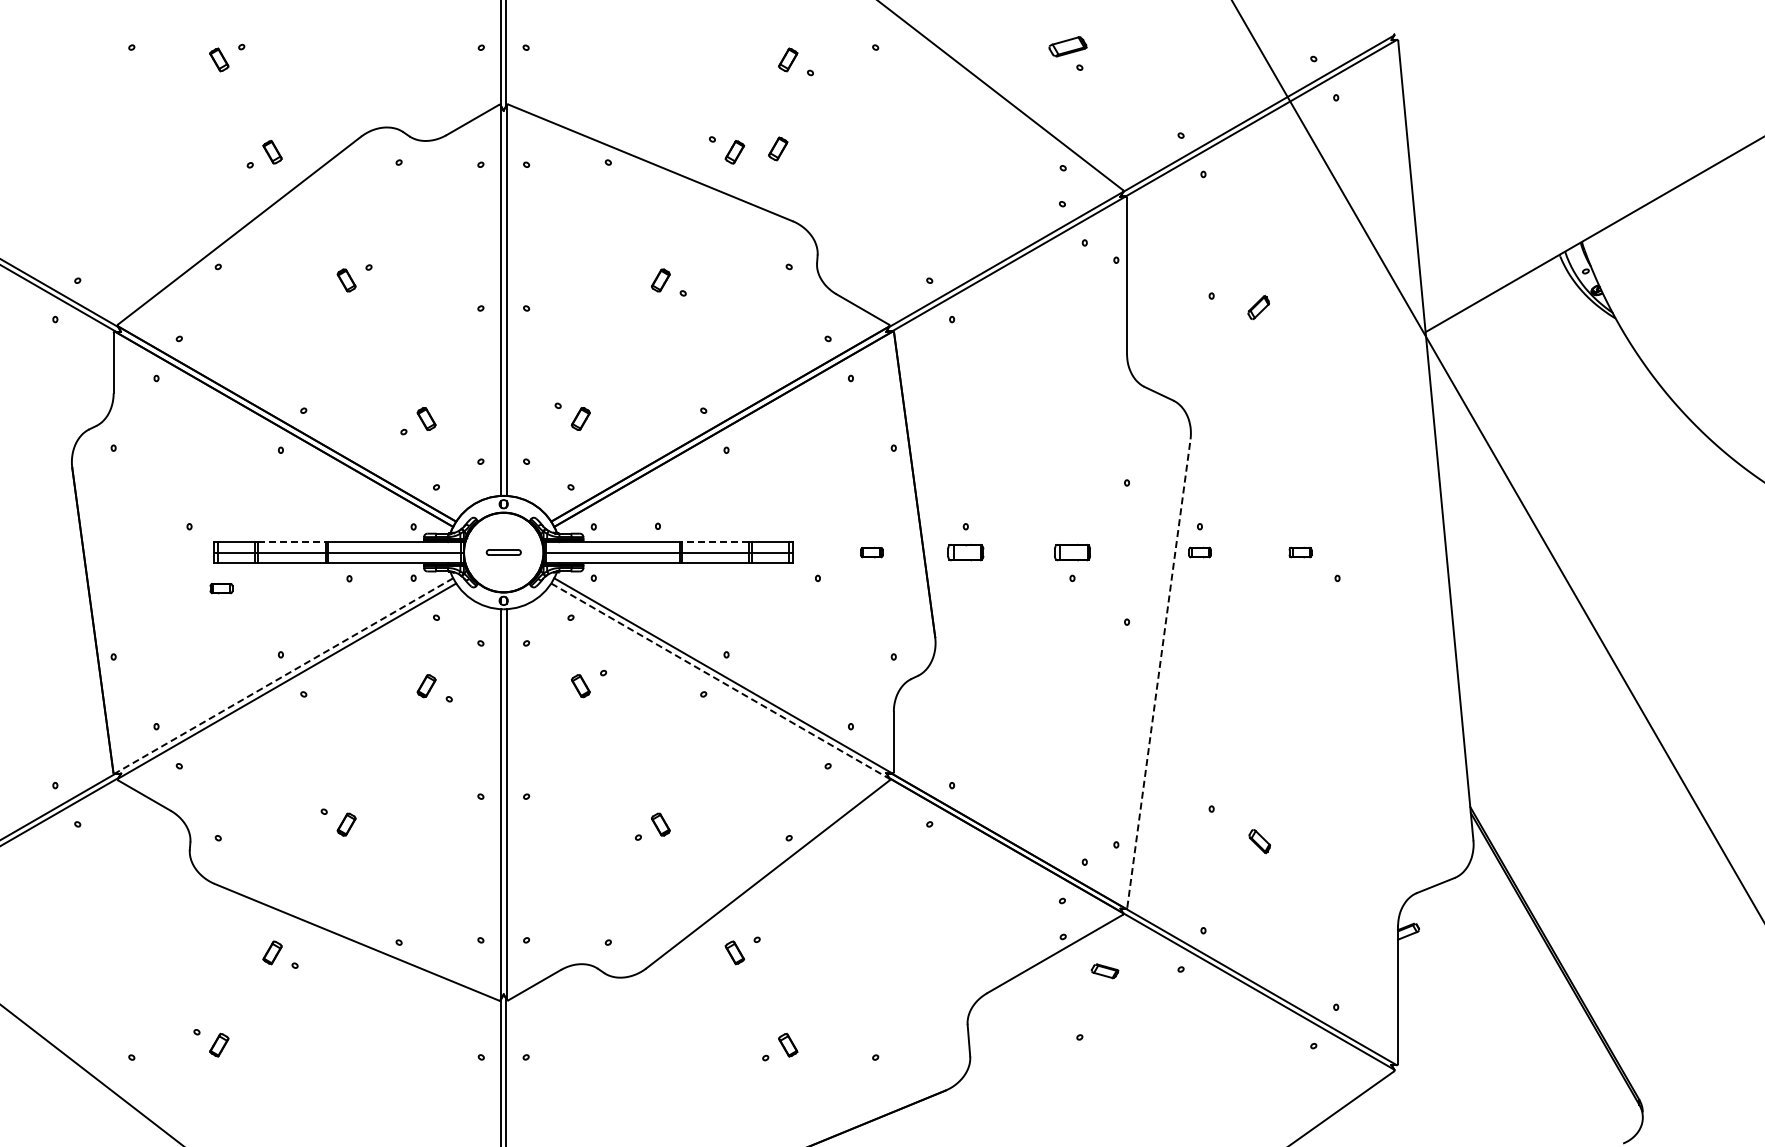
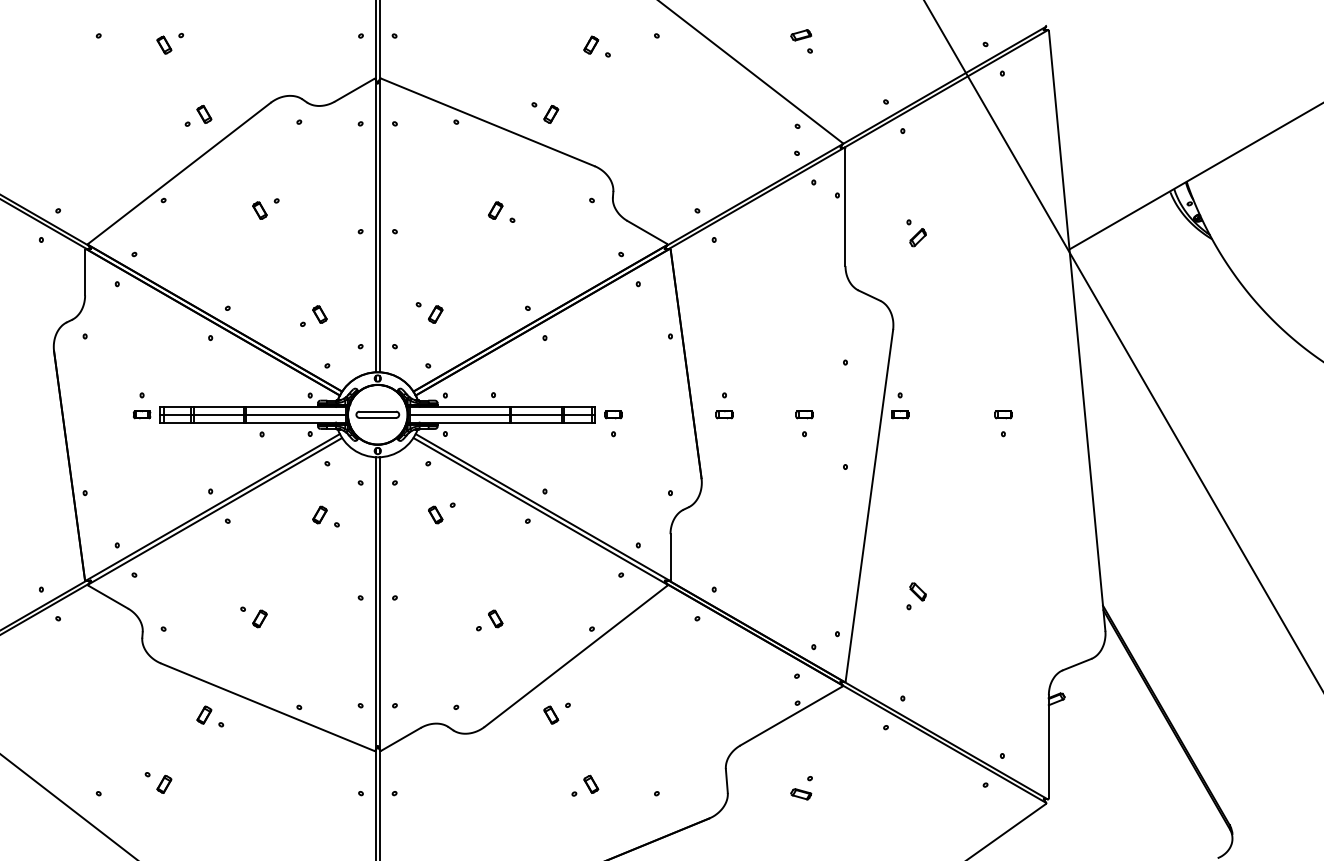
part: (1067, 46) -> (800, 35), size x0.71
part: (778, 148) -> (583, 111), removed
part: (1258, 307) -> (917, 237), moved
line: (291, 542) -> (218, 407), dashed -> solid
line: (715, 542) -> (536, 407), dashed -> solid
part: (503, 552) -> (377, 414), size x1.67
part: (871, 552) -> (613, 414), moved
part: (965, 552) -> (724, 414), size x0.62
part: (1072, 552) -> (804, 414), size x0.62
part: (1300, 552) -> (1003, 414), moved
part: (221, 588) -> (142, 414), moved
line: (1159, 673) -> (869, 505), dashed -> solid
line: (283, 676) -> (212, 507), dashed -> solid
line: (720, 681) -> (540, 511), dashed -> solid
part: (1259, 841) -> (917, 591), moved
part: (1104, 971) -> (800, 794), moved

